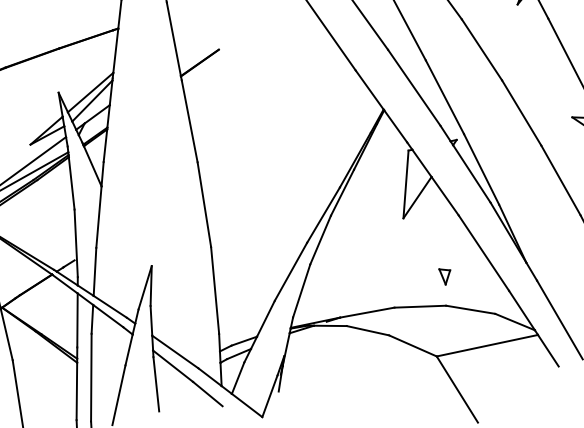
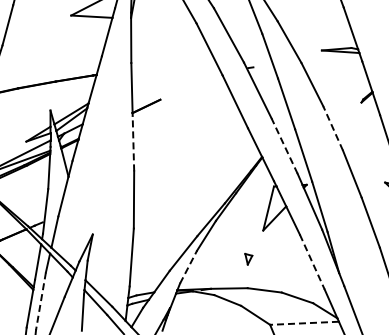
line: (481, 50) -> (332, 128), solid -> dashed
line: (414, 88) -> (284, 146), solid -> dashed
line: (189, 121) -> (133, 143), solid -> dashed
line: (484, 253) -> (312, 262), solid -> dashed
part: (445, 276) -> (248, 259), moved
line: (301, 291) -> (188, 267), solid -> dashed
line: (487, 346) -> (304, 323), solid -> dashed
line: (90, 378) -> (40, 301), solid -> dashed

